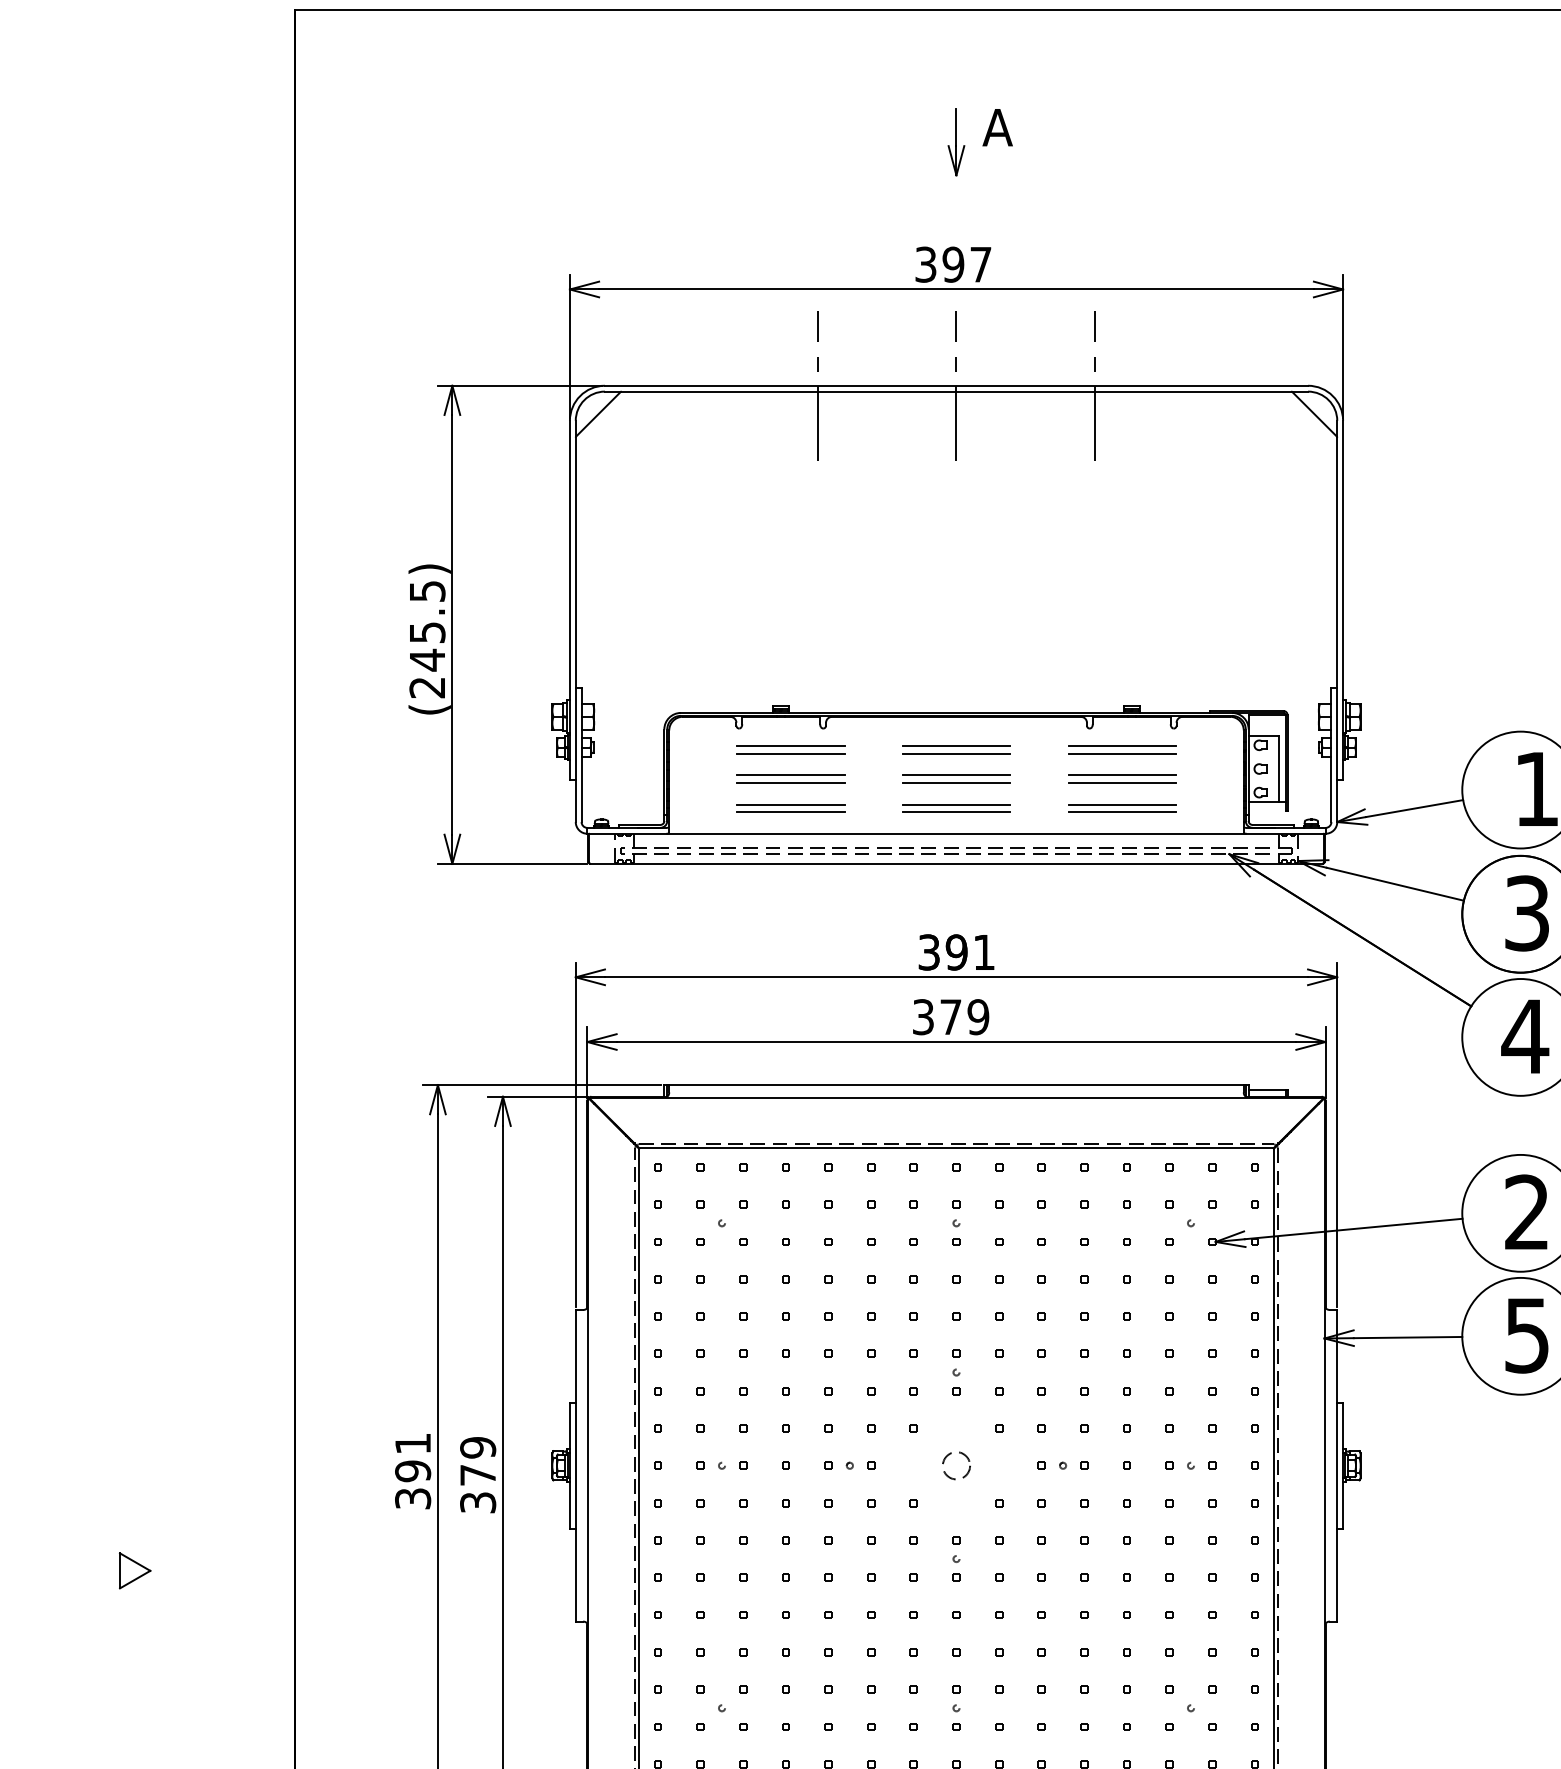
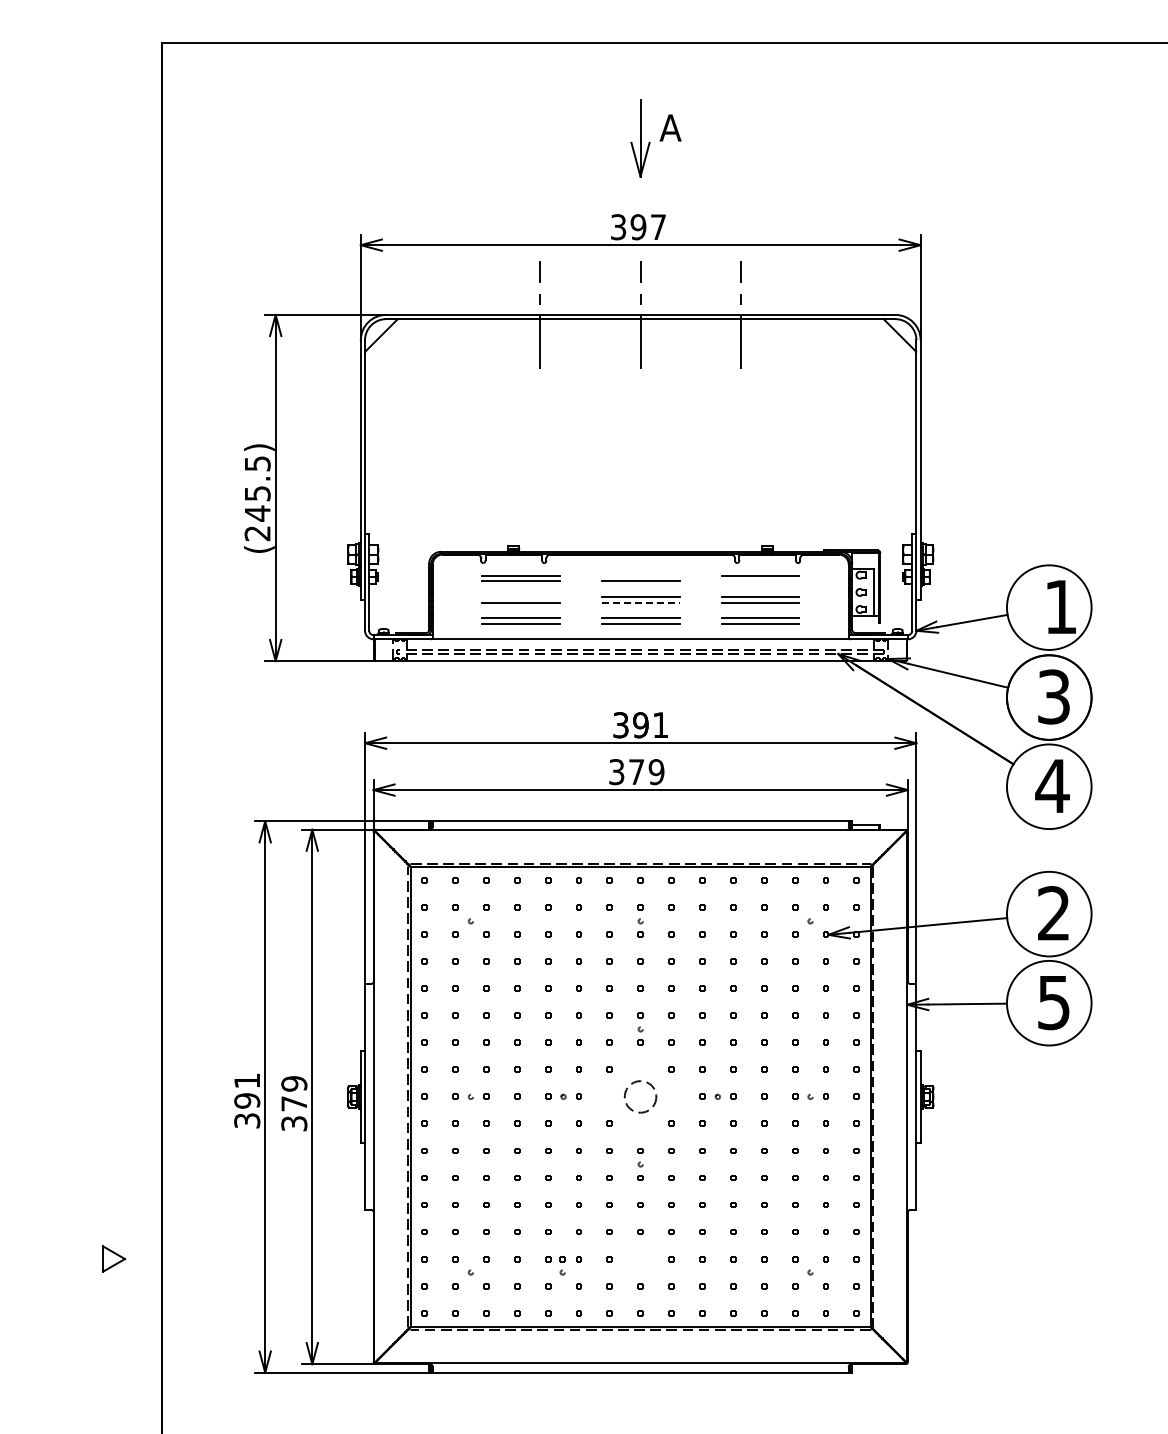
part: (956, 142) -> (640, 138), size x1.6
line: (956, 745) -> (640, 575), removed
line: (1121, 753) -> (760, 581), removed
line: (790, 774) -> (520, 596), removed
line: (956, 782) -> (640, 602), solid -> dashed
circle: (956, 1465) -> (640, 1096), size x1.6
part: (135, 1570) -> (114, 1258), moved
part: (956, 1698) -> (562, 1265), moved

